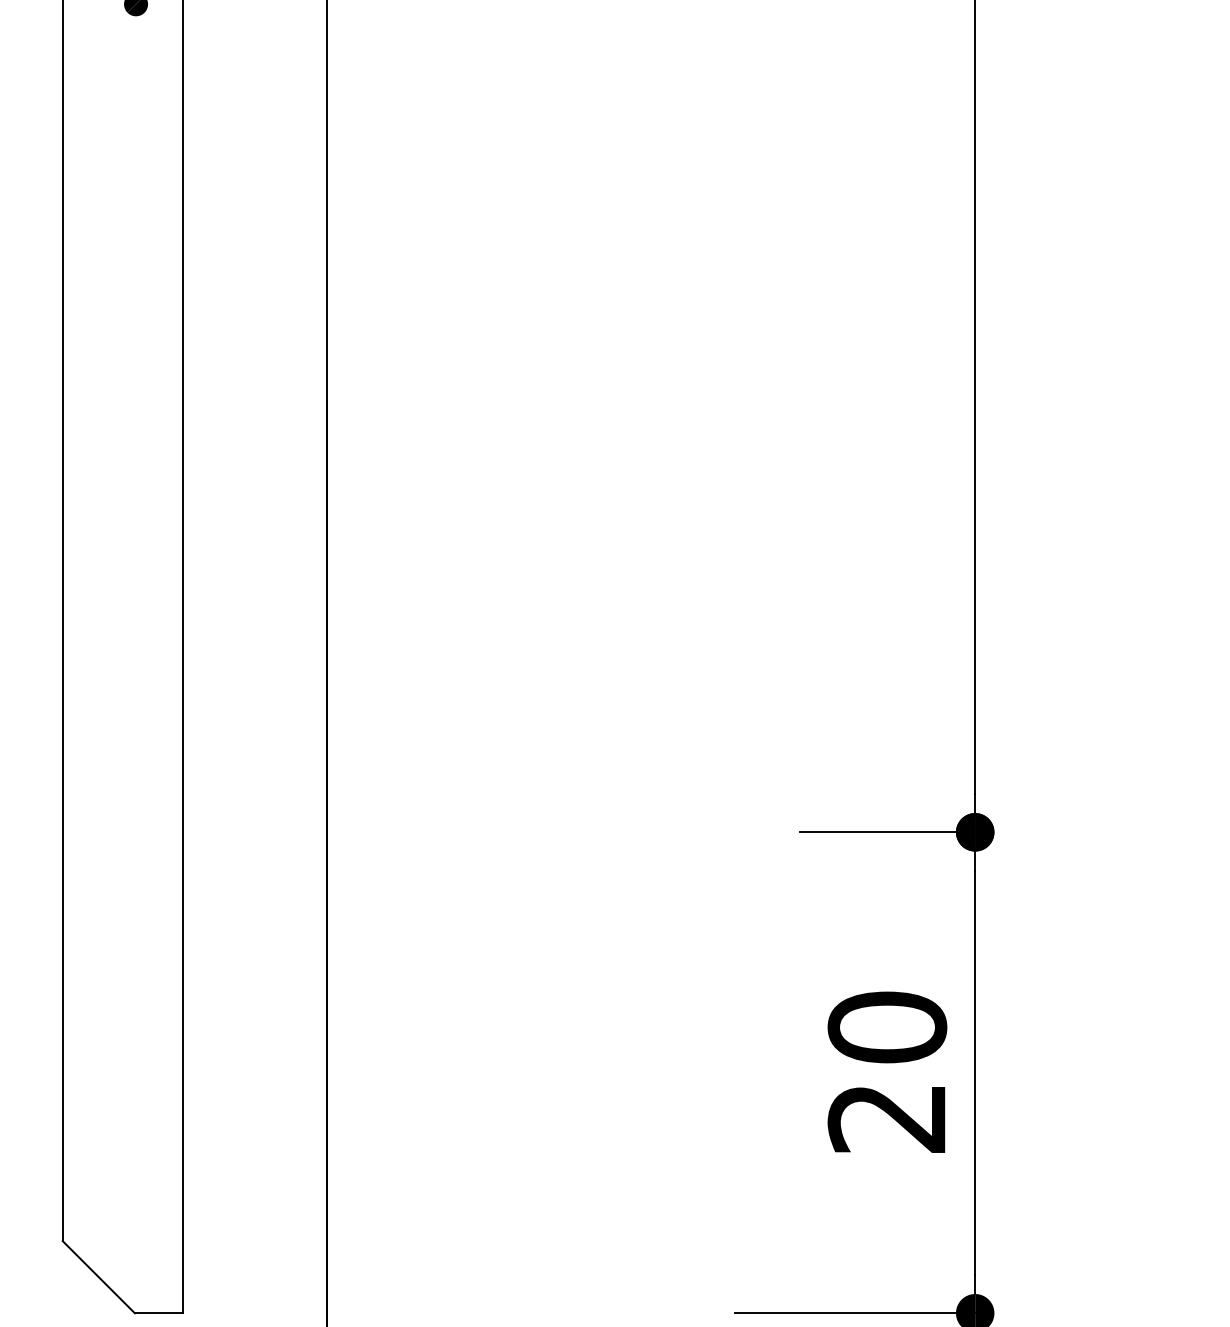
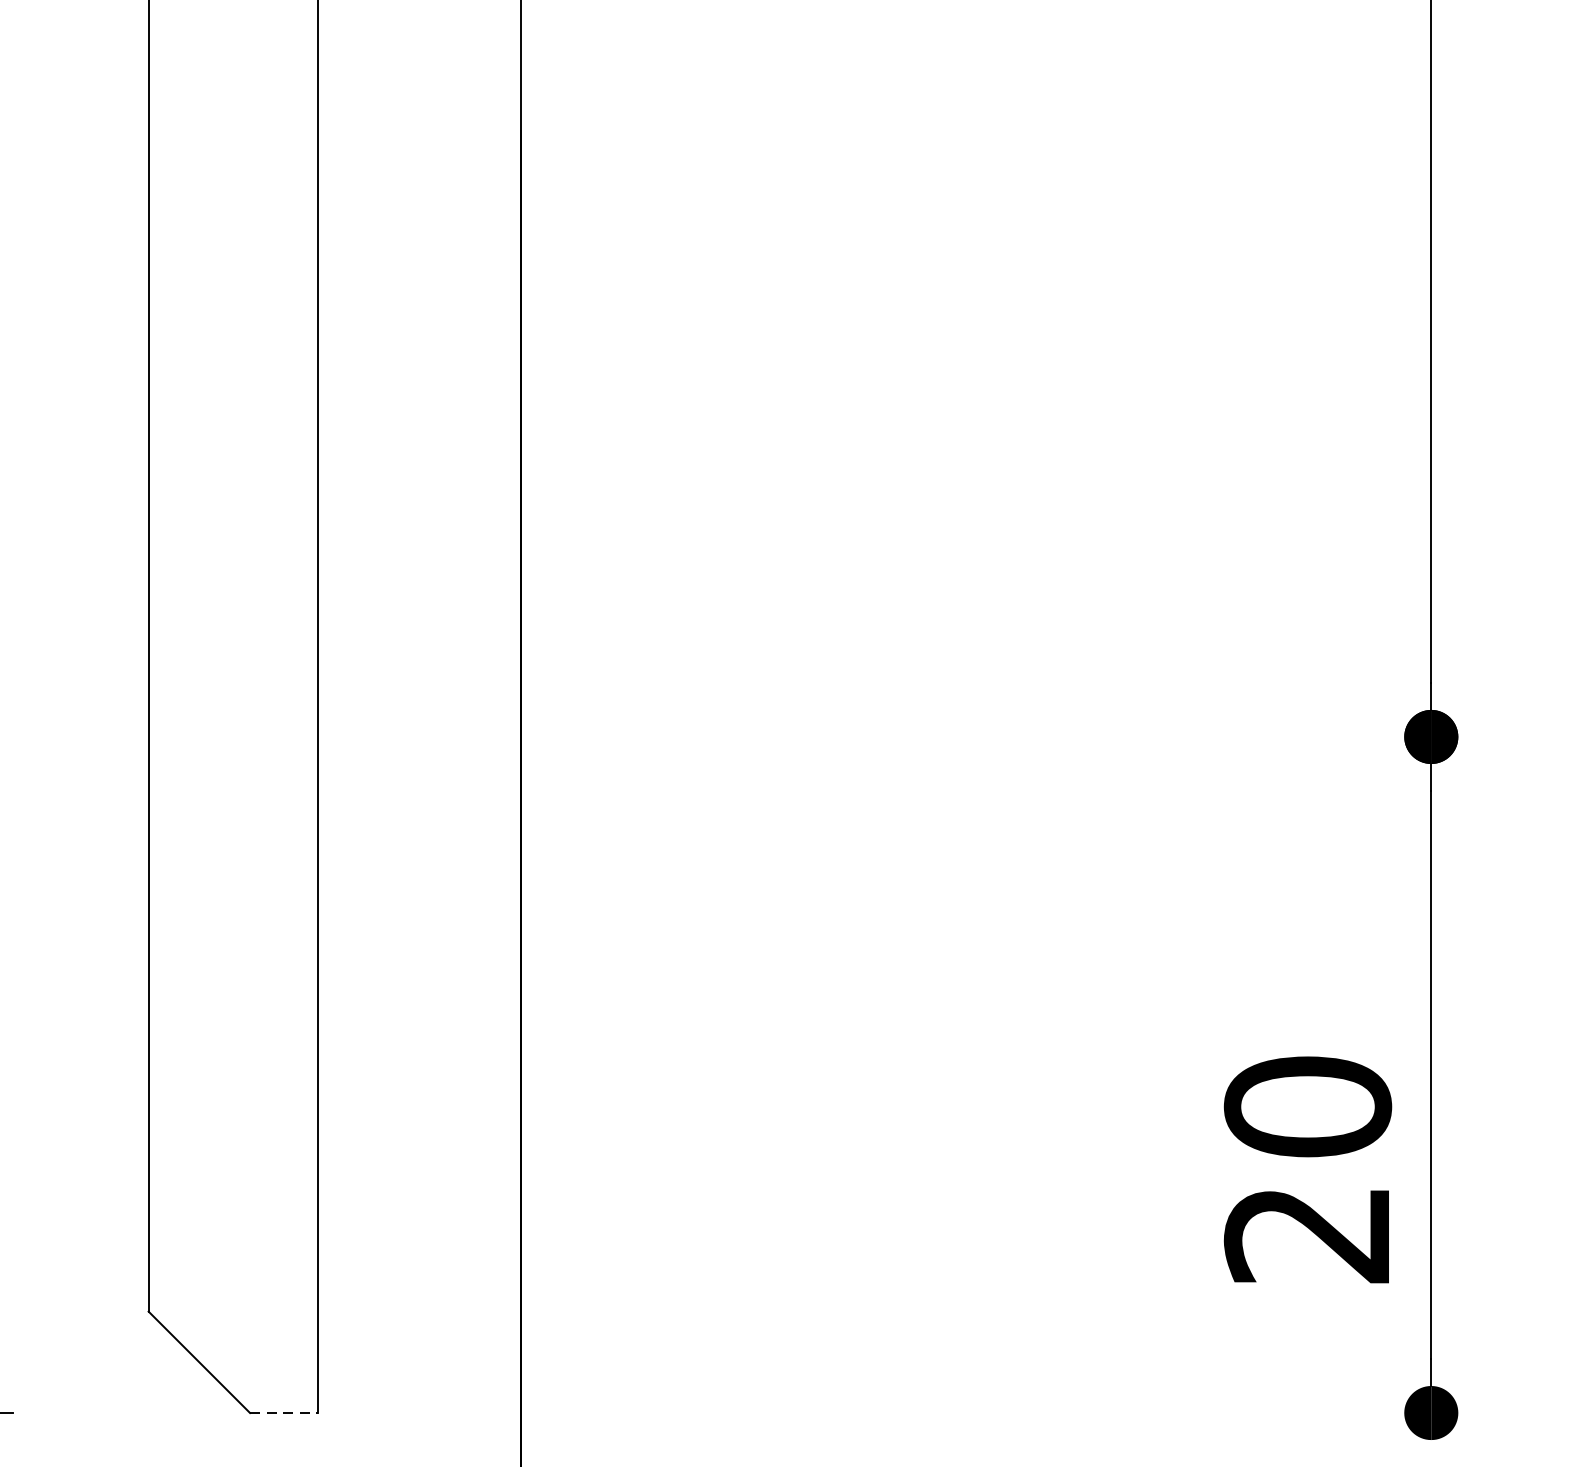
line: (887, 832) -> (1308, 737), removed
text: (887, 1071) -> (1308, 1168), moved
line: (159, 1313) -> (284, 1413), solid -> dashed
line: (854, 1313) -> (1261, 1413), removed

